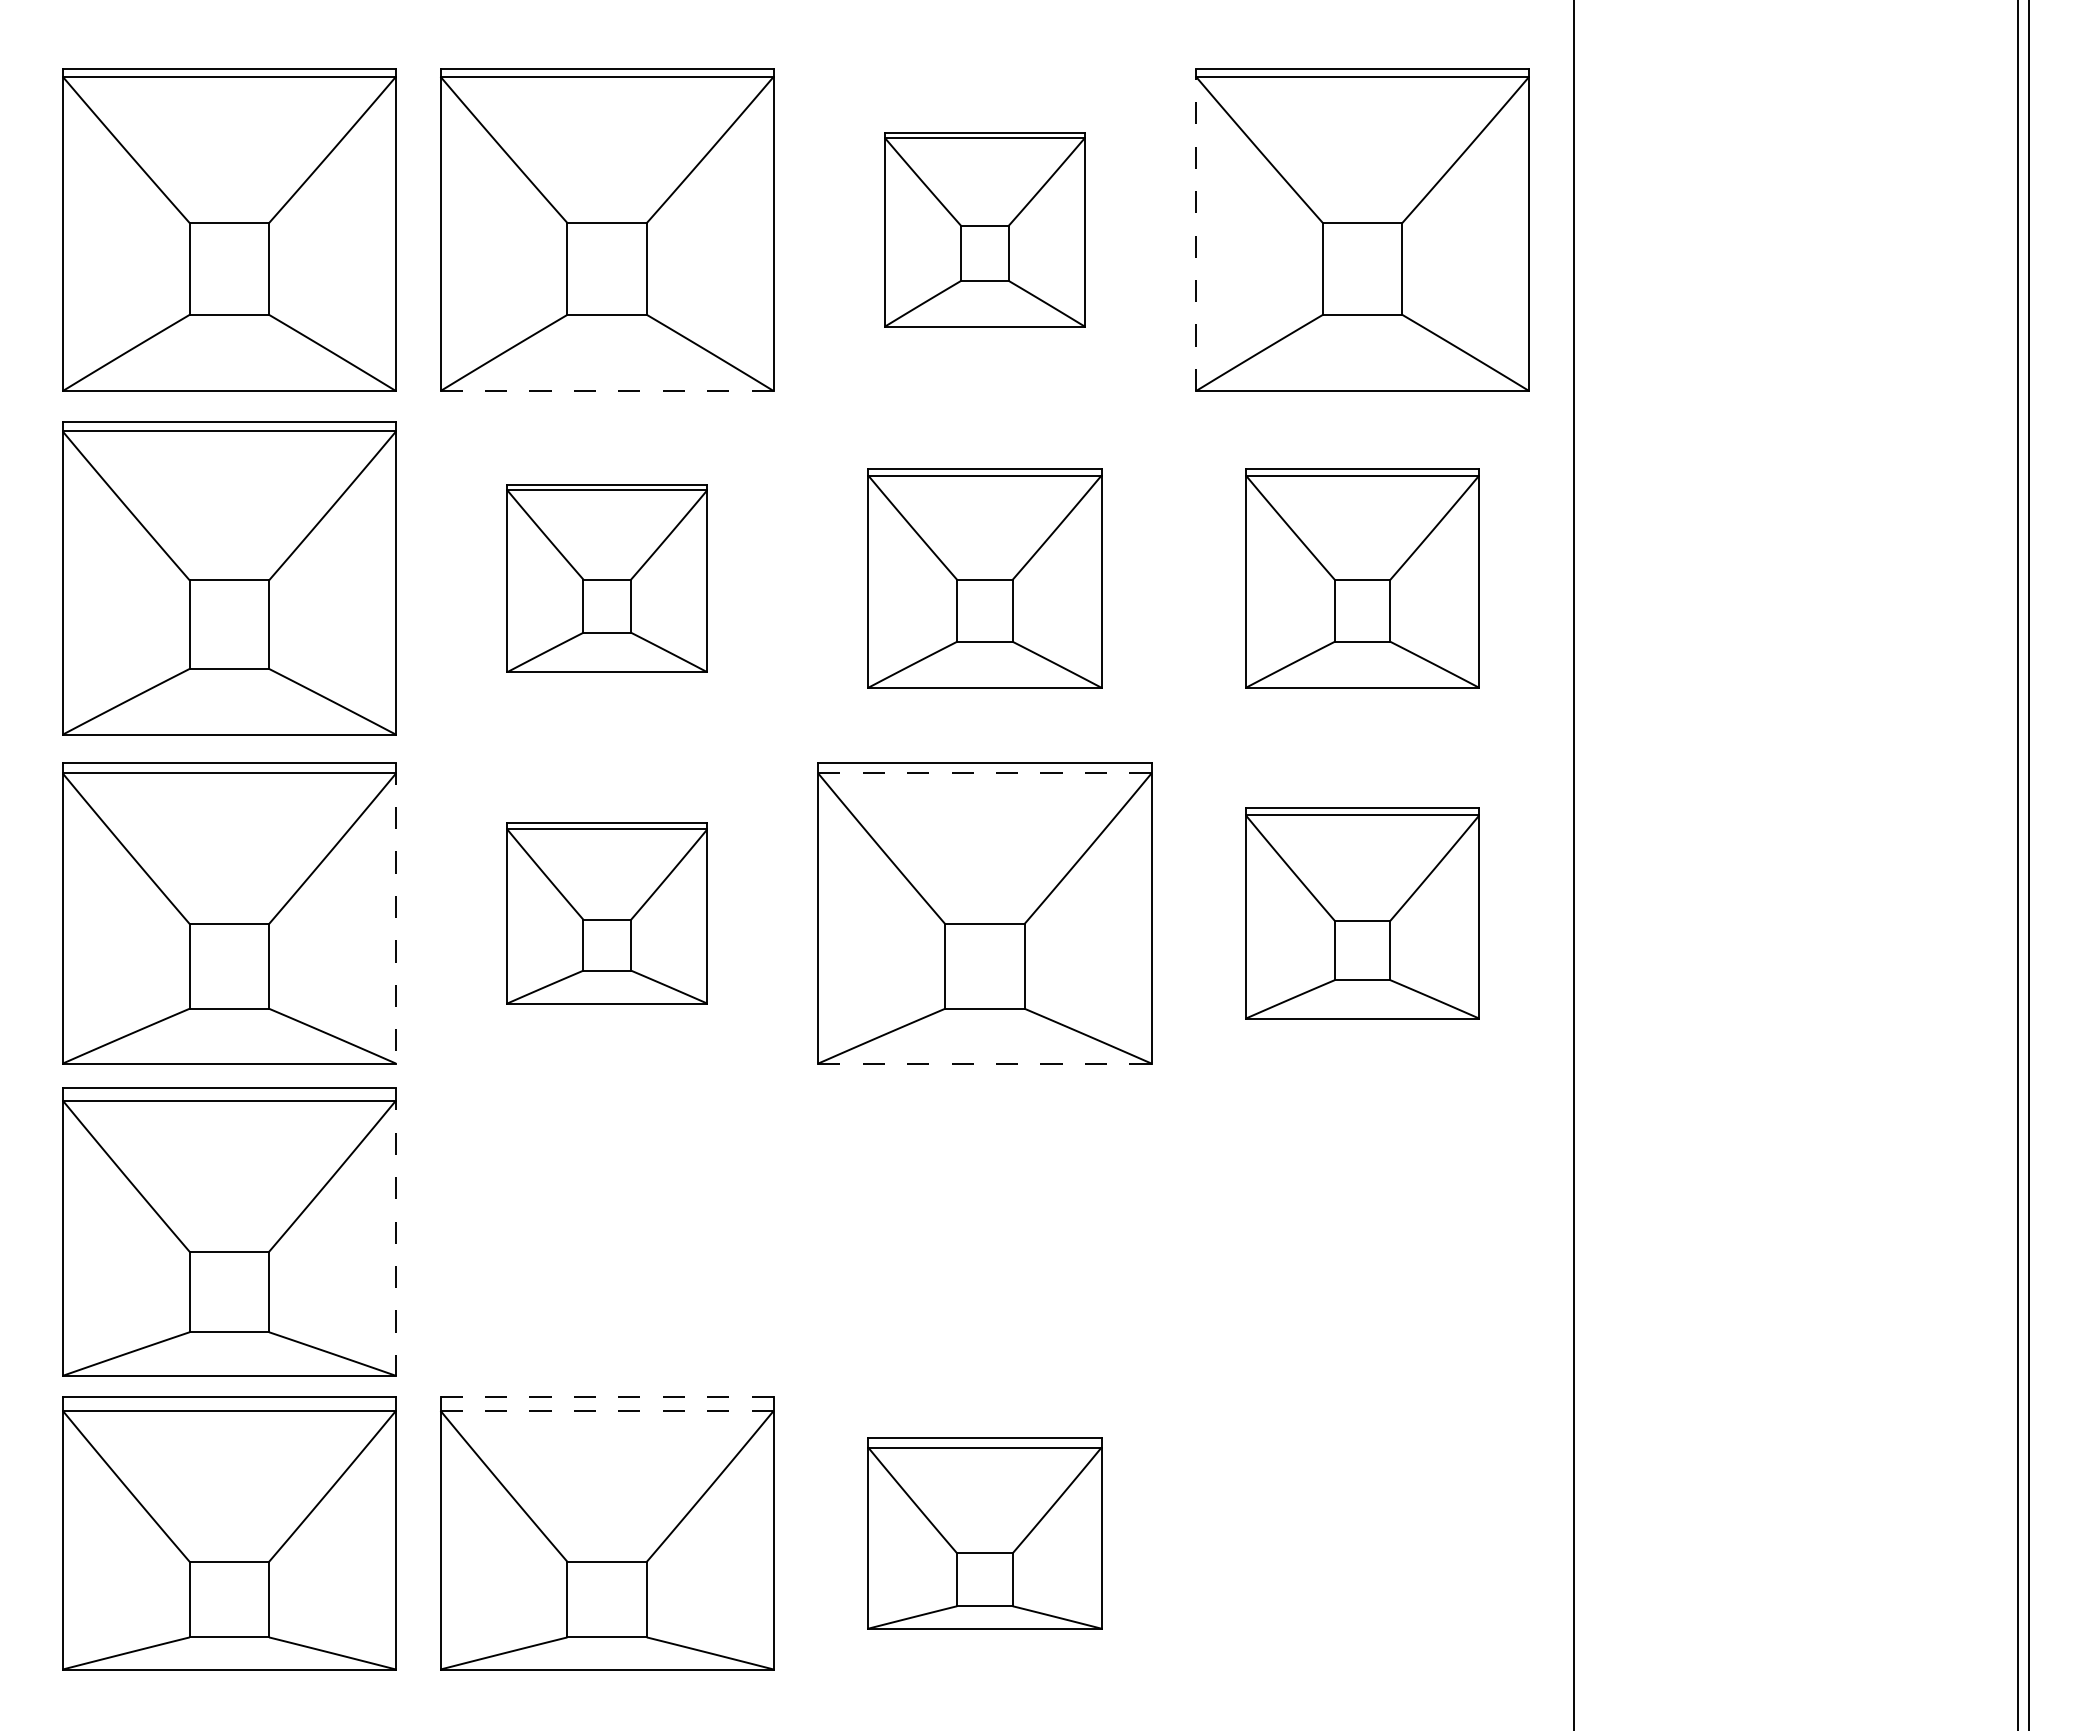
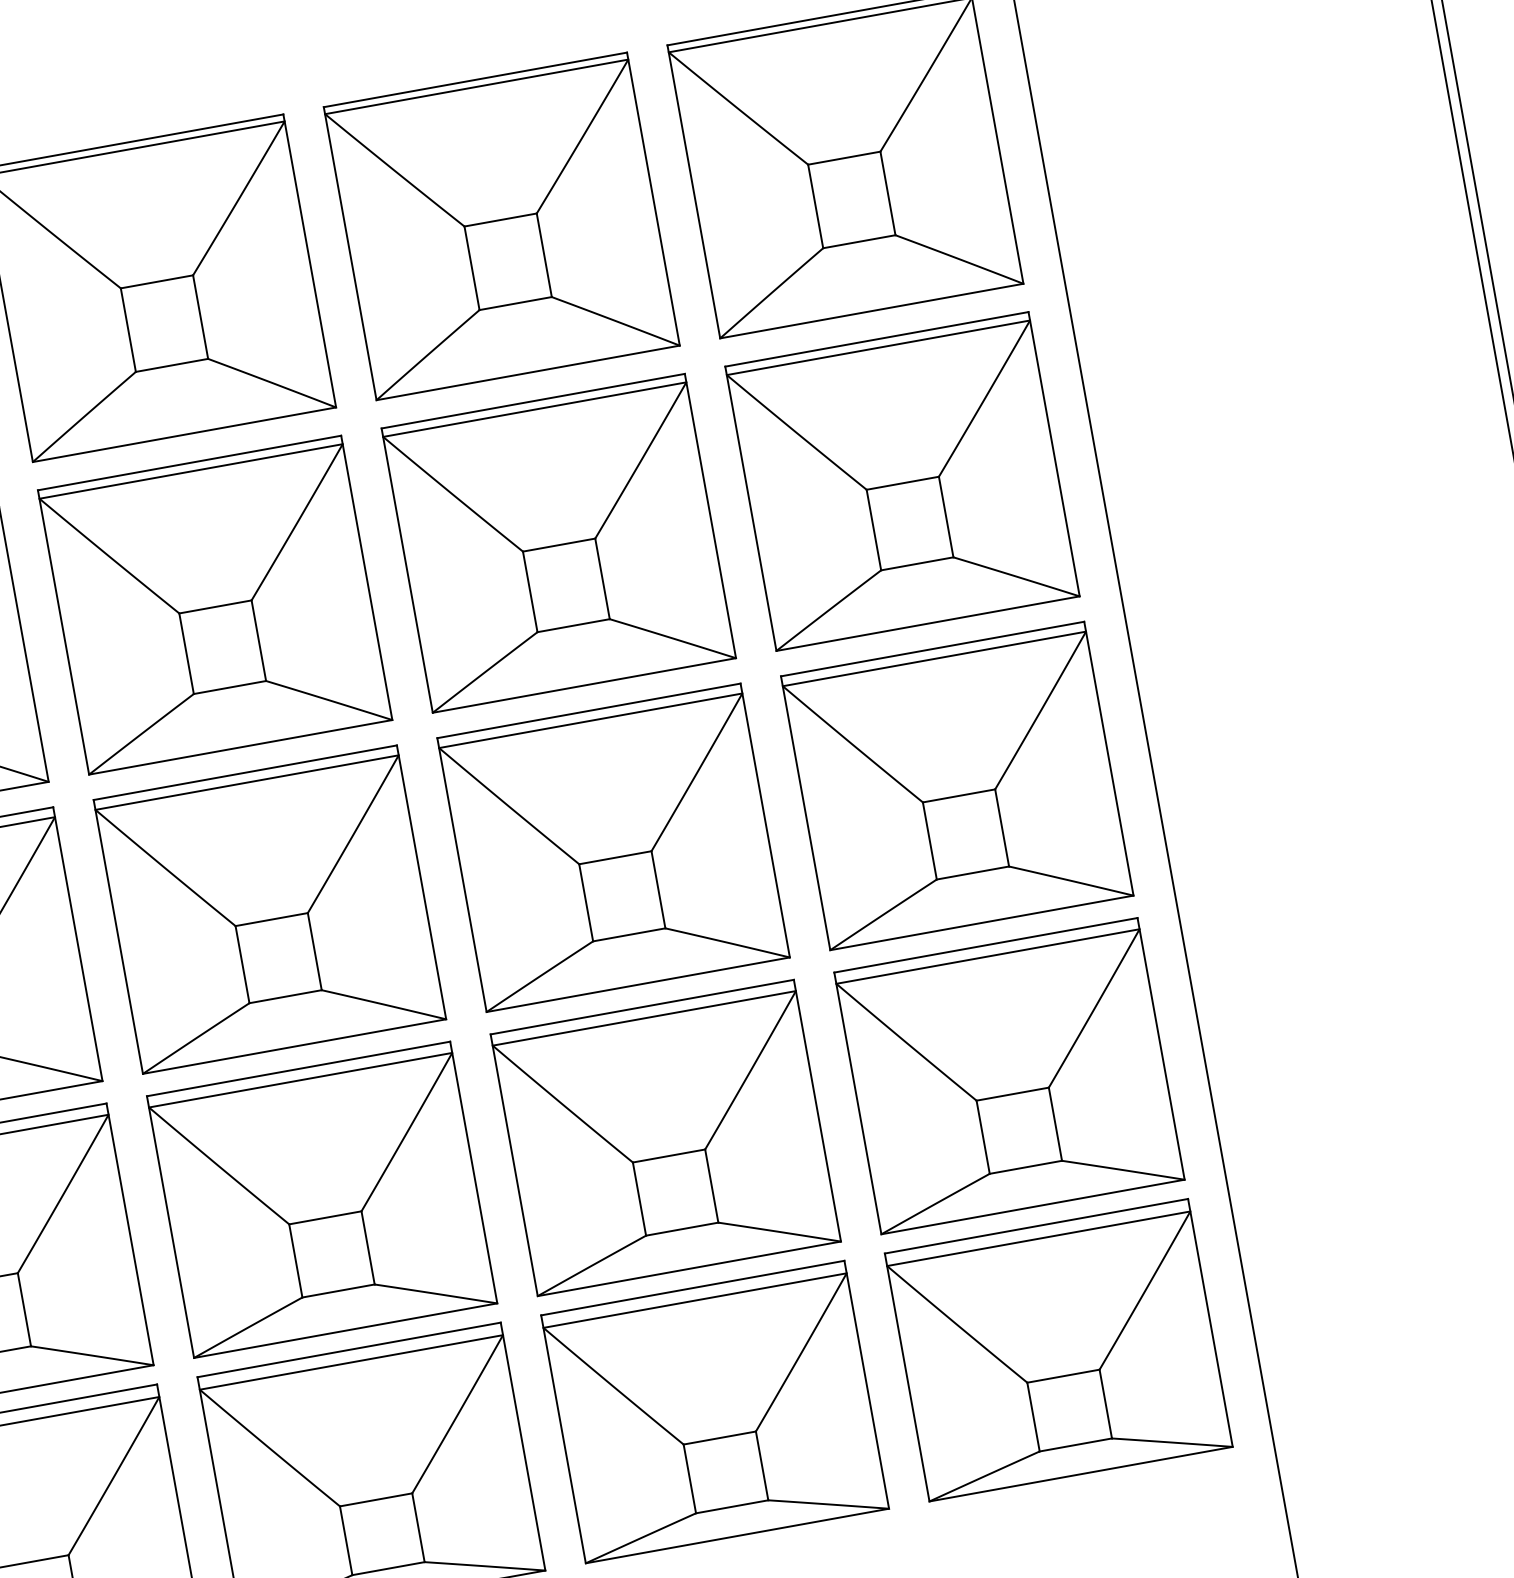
part: (984, 229) -> (501, 225), size x1.67
line: (1195, 229) -> (693, 191), dashed -> solid
line: (607, 391) -> (184, 435), dashed -> solid
part: (607, 578) -> (215, 605), size x1.67
part: (984, 578) -> (558, 543), size x1.43
part: (1362, 578) -> (902, 481), size x1.43
line: (984, 773) -> (590, 720), dashed -> solid
line: (396, 913) -> (78, 944), dashed -> solid
part: (607, 913) -> (270, 909), size x1.67
part: (1362, 913) -> (957, 786), size x1.43
line: (984, 1063) -> (637, 984), dashed -> solid
part: (607, 1231) -> (322, 1199), added
part: (984, 1231) -> (665, 1137), added
part: (1362, 1231) -> (1009, 1075), added
line: (396, 1232) -> (130, 1234), dashed -> solid
line: (607, 1397) -> (349, 1350), dashed -> solid
line: (607, 1410) -> (351, 1362), dashed -> solid
part: (984, 1533) -> (714, 1412), size x1.43
part: (1362, 1533) -> (1058, 1350), added

